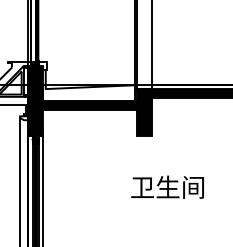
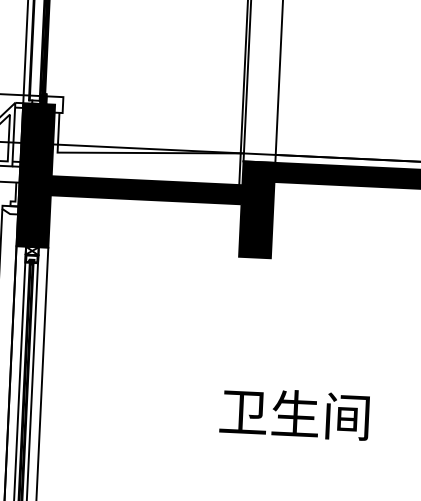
text: (167, 186) -> (294, 412), moved

